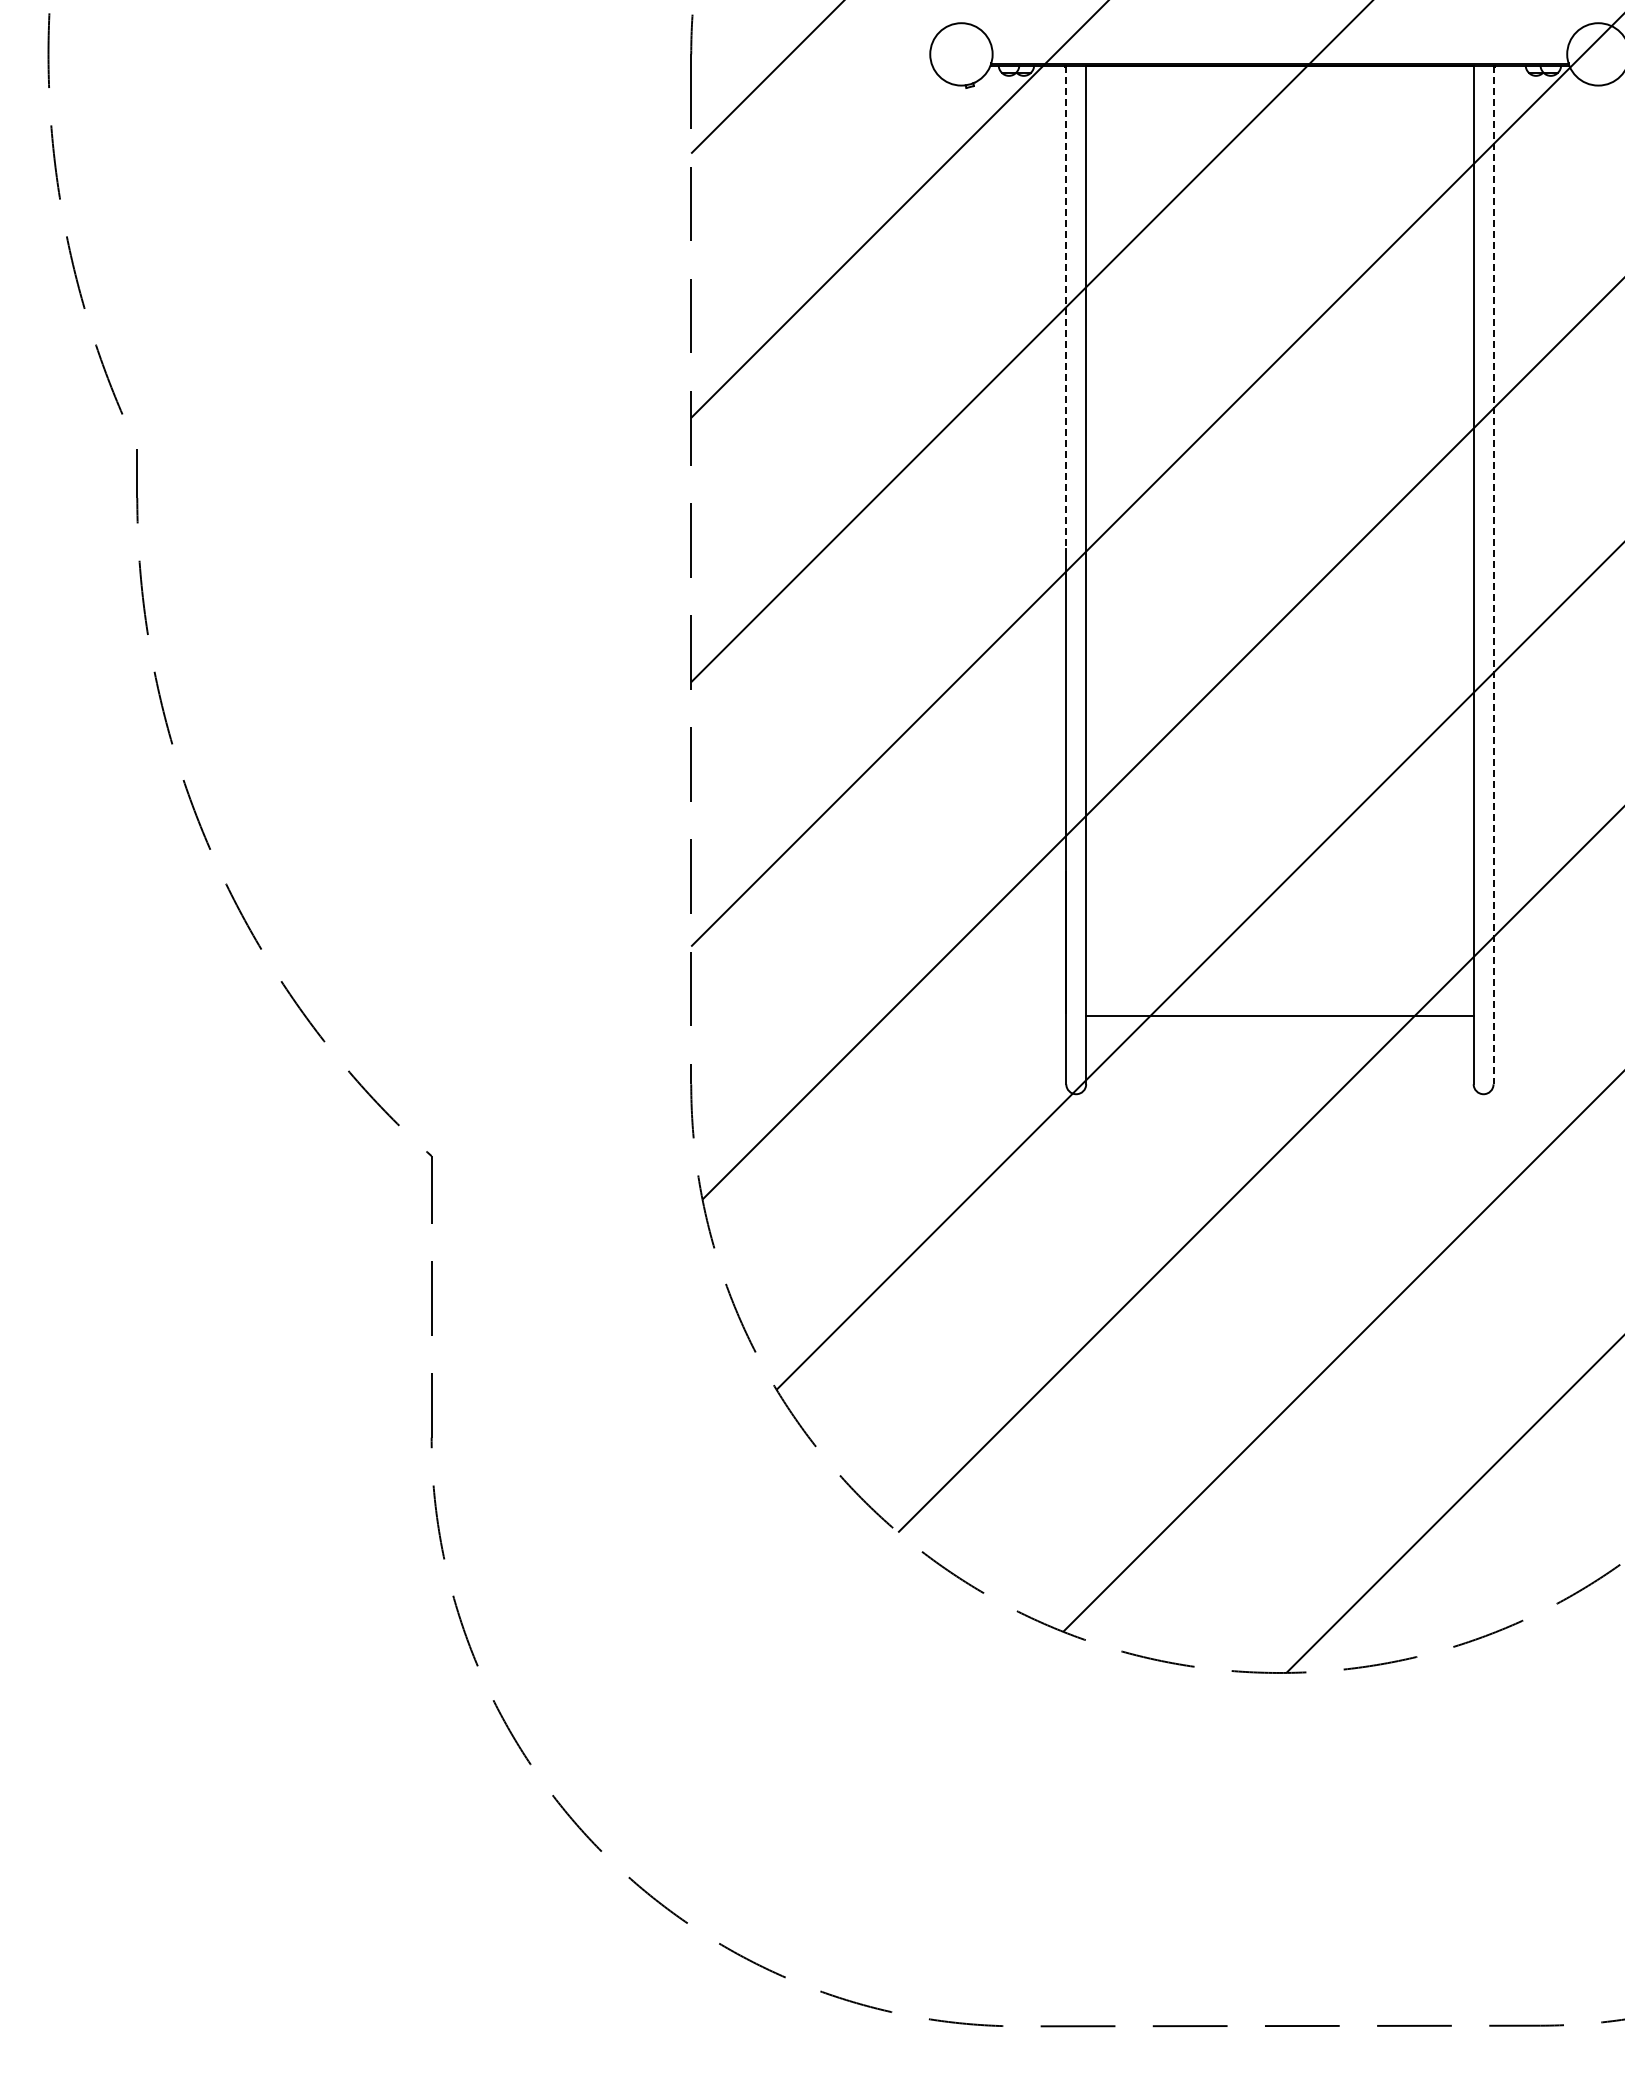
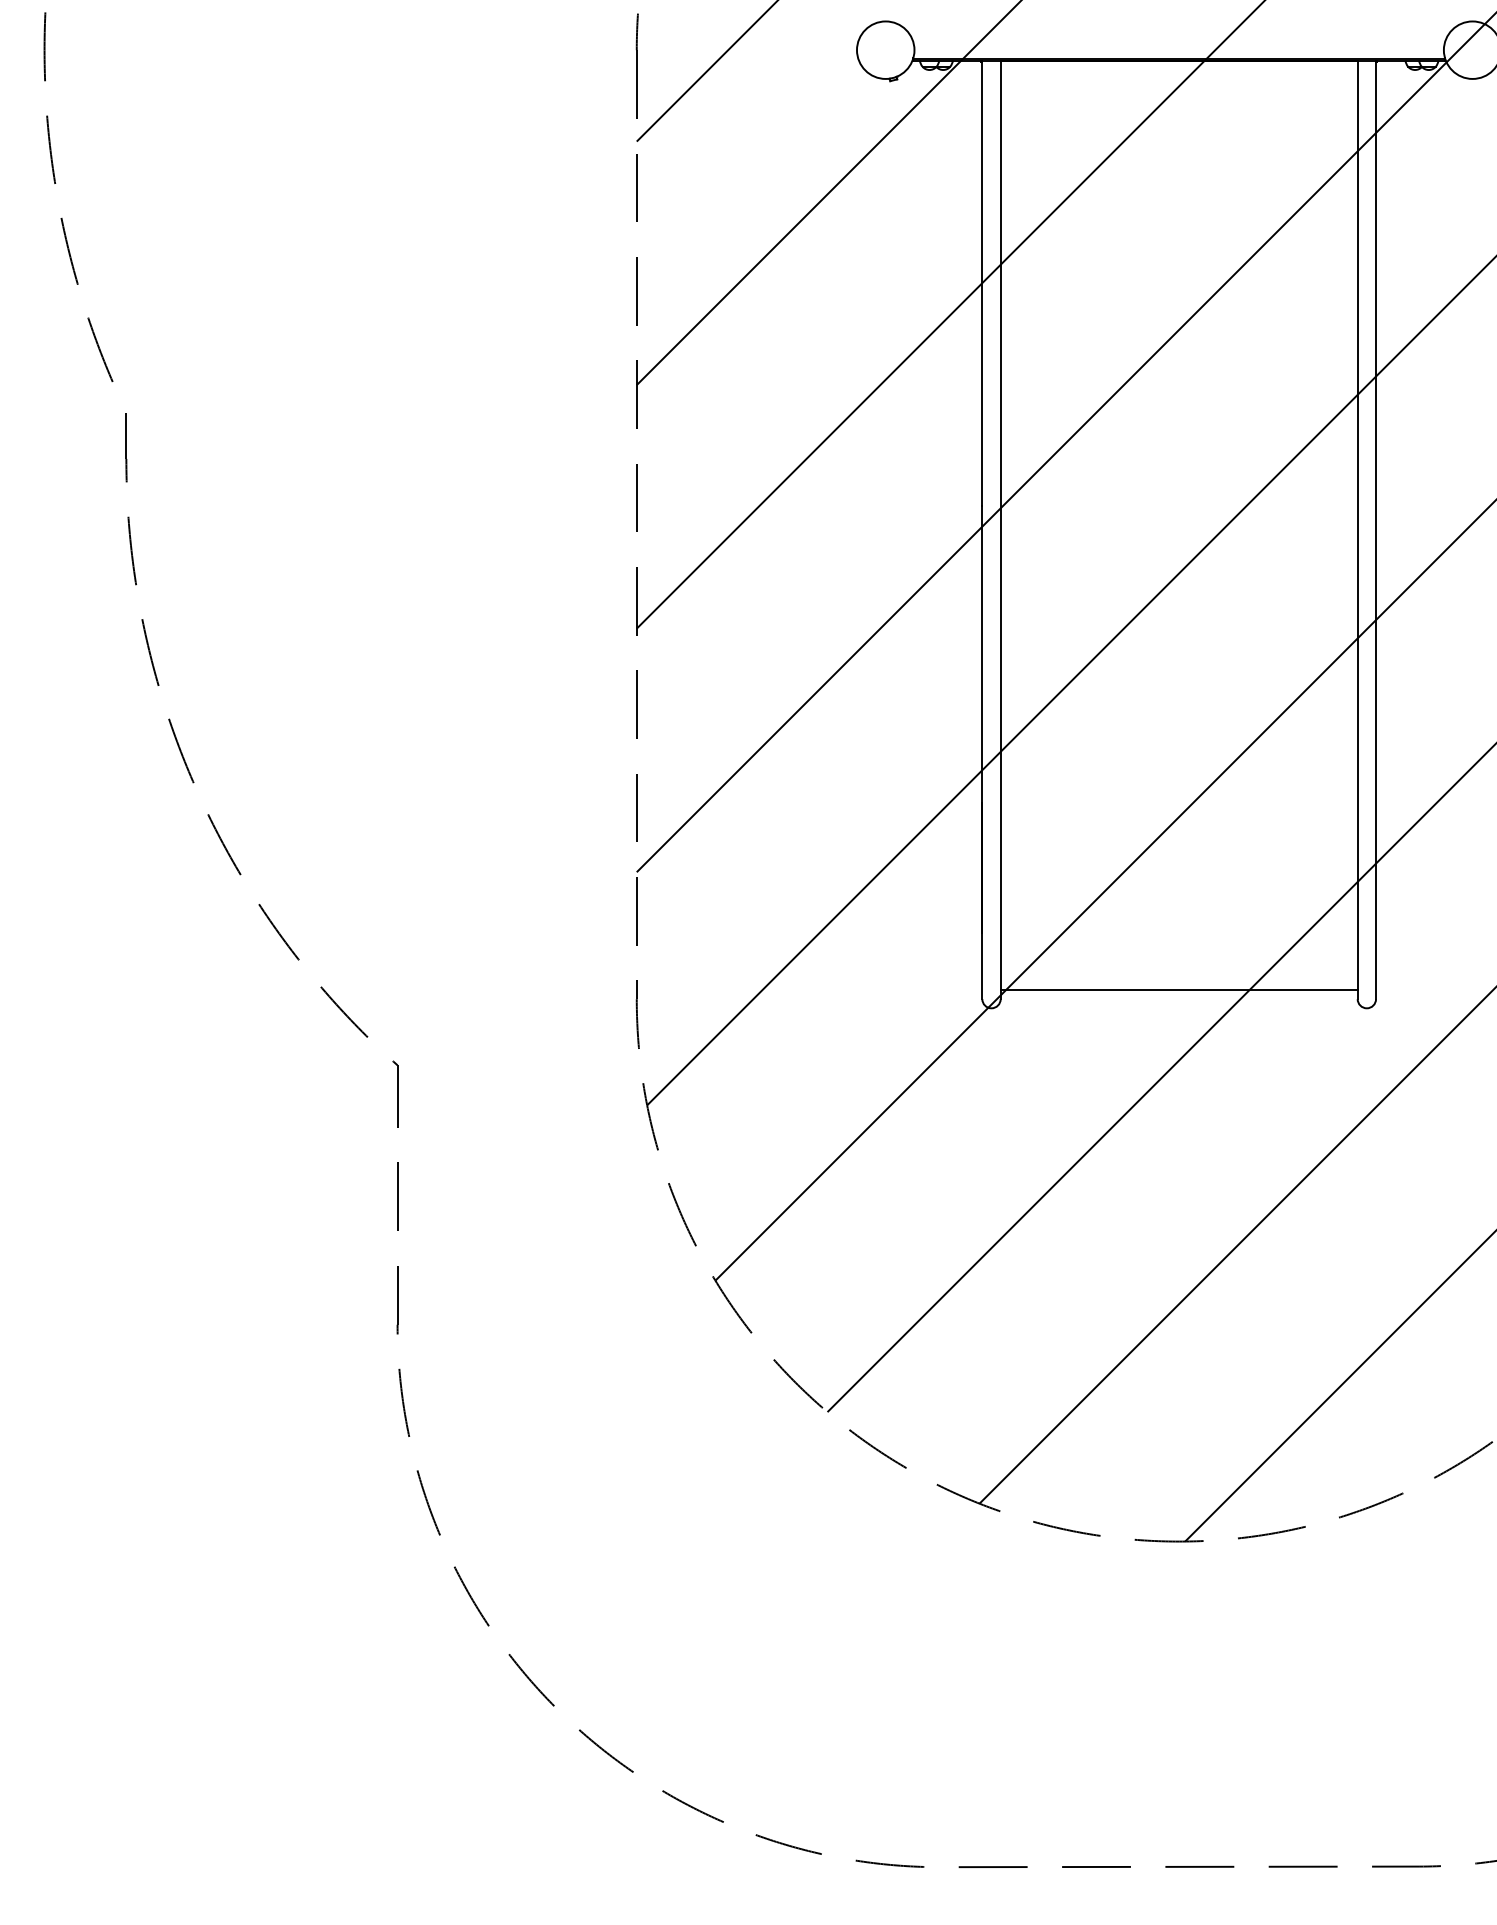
line: (1066, 307) -> (982, 283), dashed -> solid
line: (1493, 575) -> (1375, 530), dashed -> solid
line: (1279, 1016) -> (1178, 990), moved

